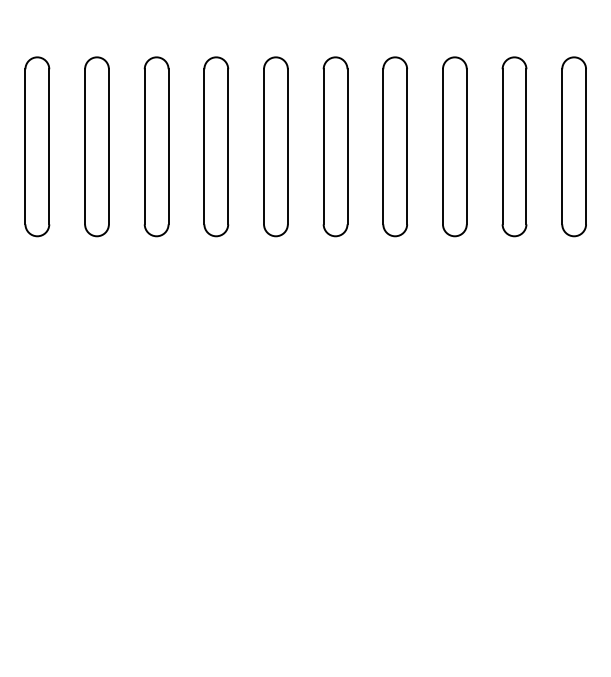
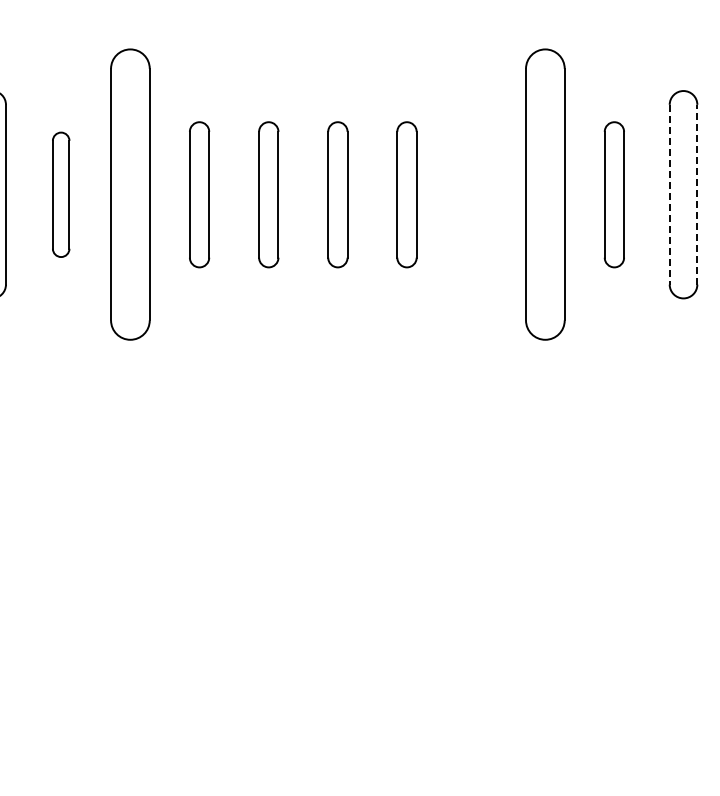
part: (36, 146) -> (60, 194), size x0.6
part: (97, 146) -> (130, 194), size x1.4
part: (156, 146) -> (199, 194), size x0.7
part: (216, 146) -> (268, 194), size x0.7
part: (275, 146) -> (337, 194), size x0.7
part: (335, 146) -> (406, 194), size x0.7
part: (394, 146) -> (475, 194), removed
part: (454, 146) -> (544, 194), size x1.4
part: (514, 146) -> (614, 194), size x0.7
line: (562, 146) -> (669, 194), solid -> dashed
line: (586, 146) -> (697, 194), solid -> dashed

